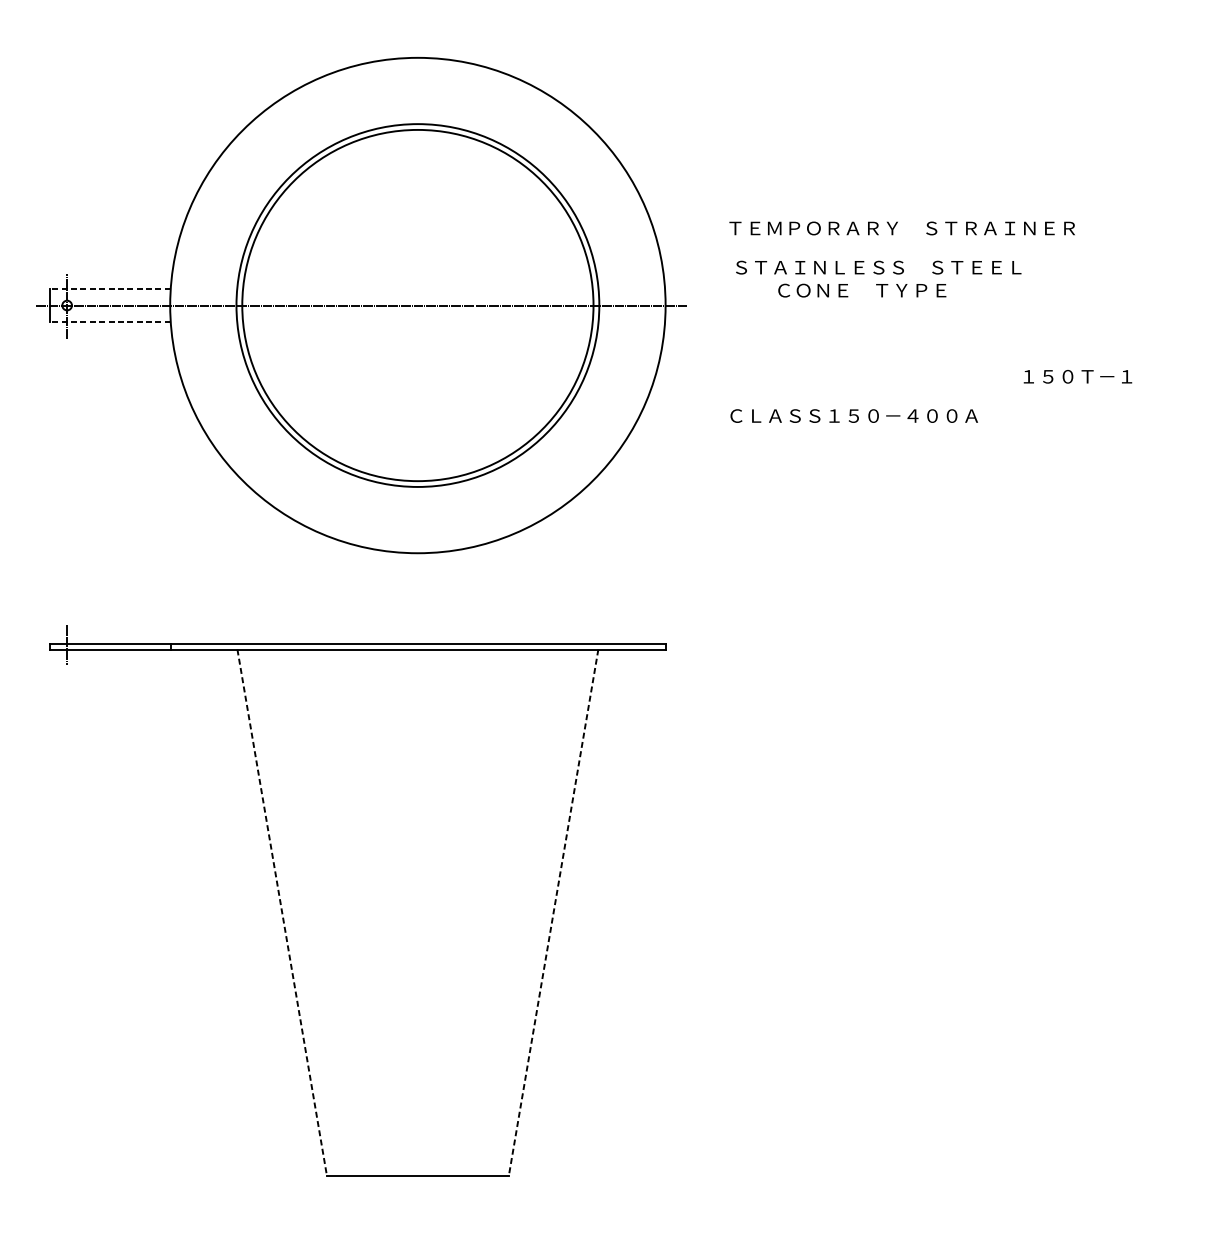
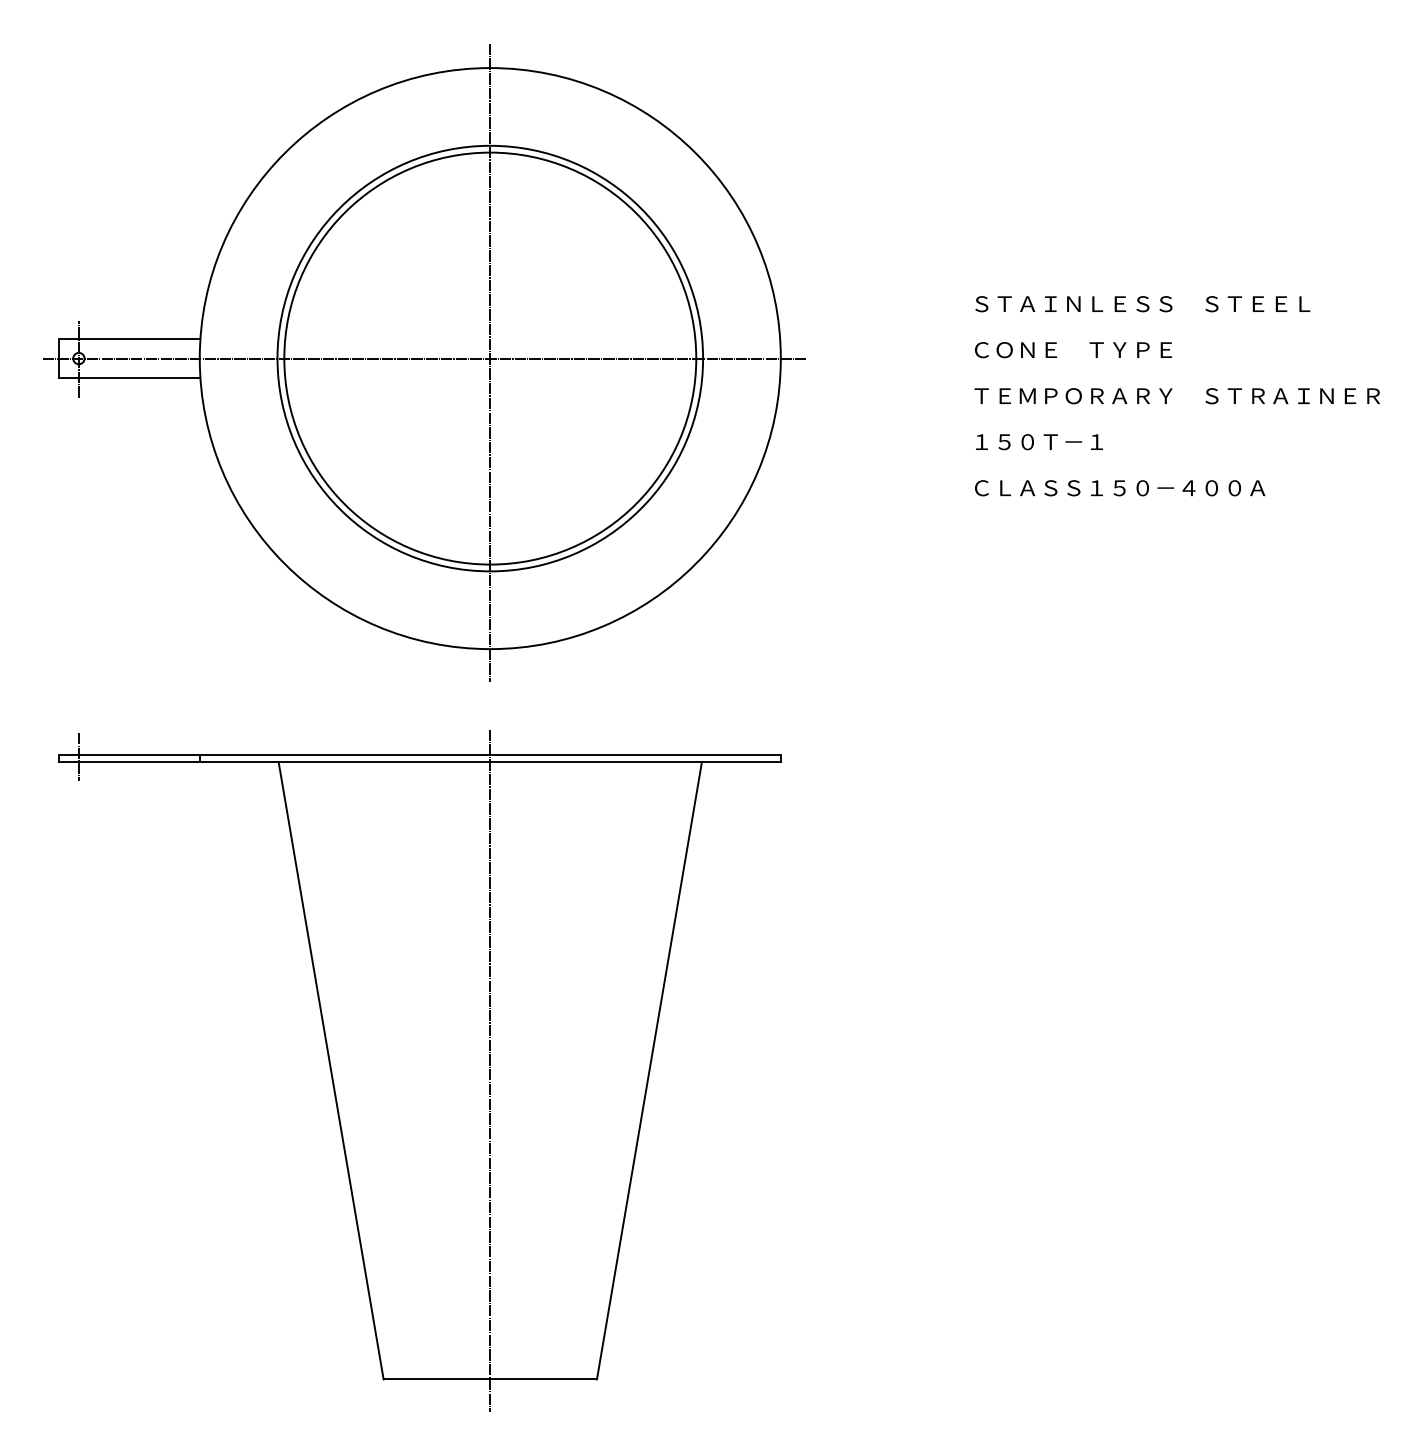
text: (901, 228) -> (1176, 396), moved
text: (878, 267) -> (1142, 304), moved
line: (110, 288) -> (129, 338), dashed -> solid
text: (862, 290) -> (1073, 350), moved
line: (418, 308) -> (490, 362), added
line: (110, 322) -> (129, 378), dashed -> solid
text: (1077, 377) -> (1039, 442), moved
text: (854, 416) -> (1120, 488), moved
line: (418, 912) -> (490, 1070), added
line: (282, 913) -> (331, 1071), dashed -> solid
line: (553, 913) -> (649, 1071), dashed -> solid

